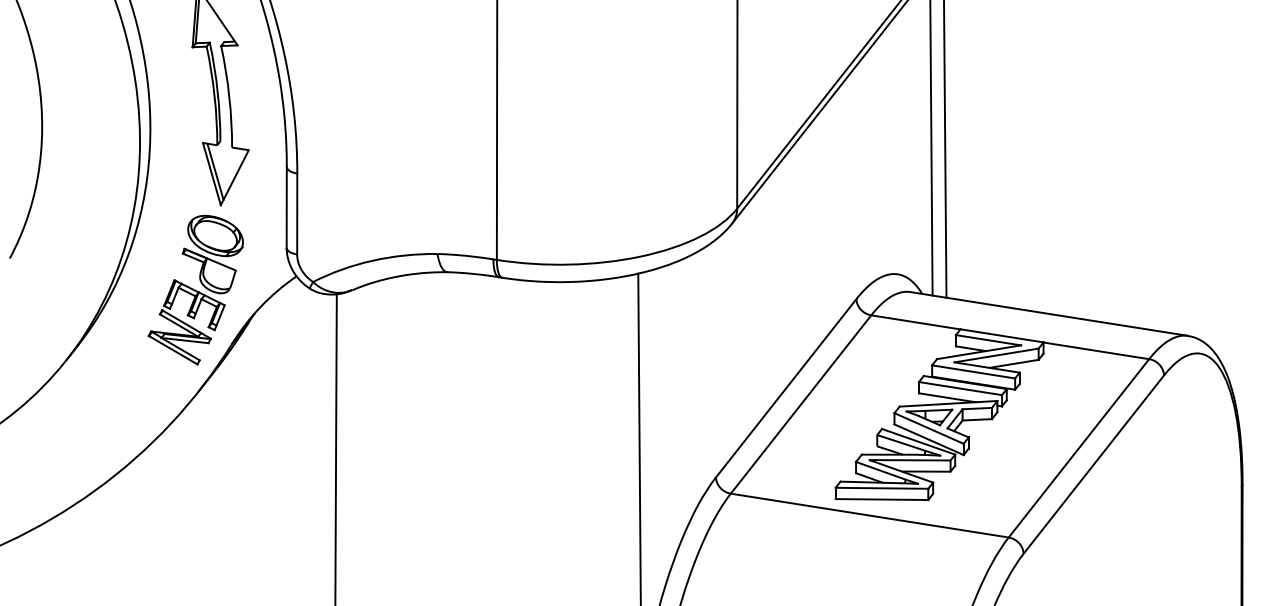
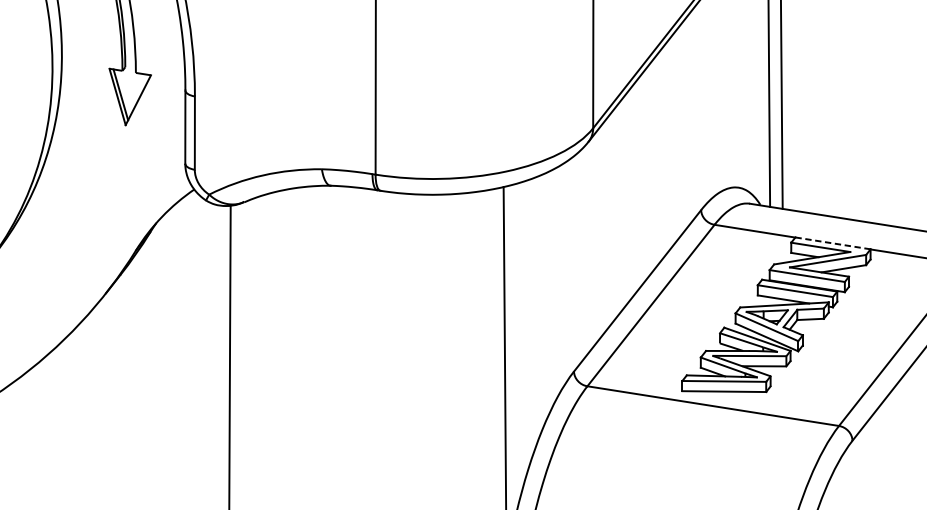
part: (195, 289) -> (102, 201), removed
line: (1001, 335) -> (832, 243), solid -> dashed

